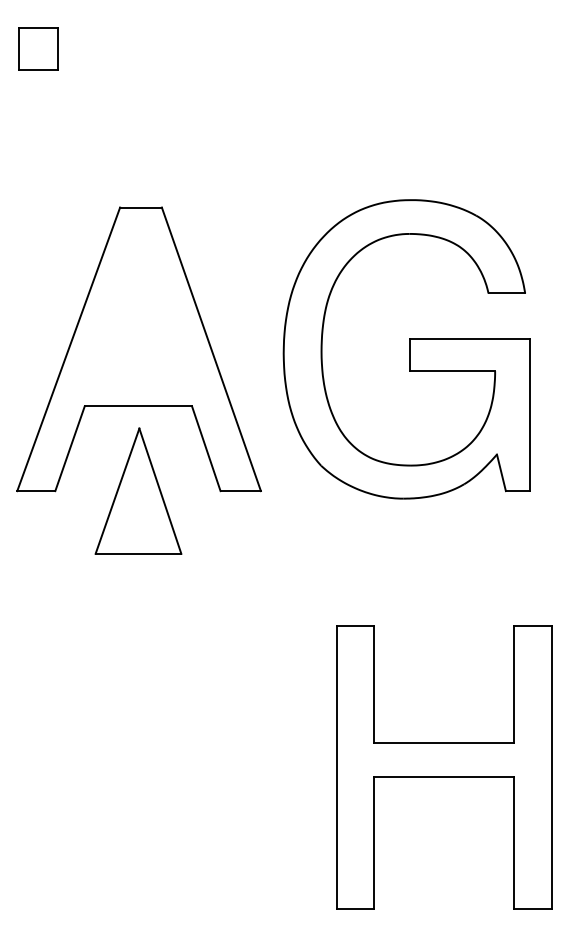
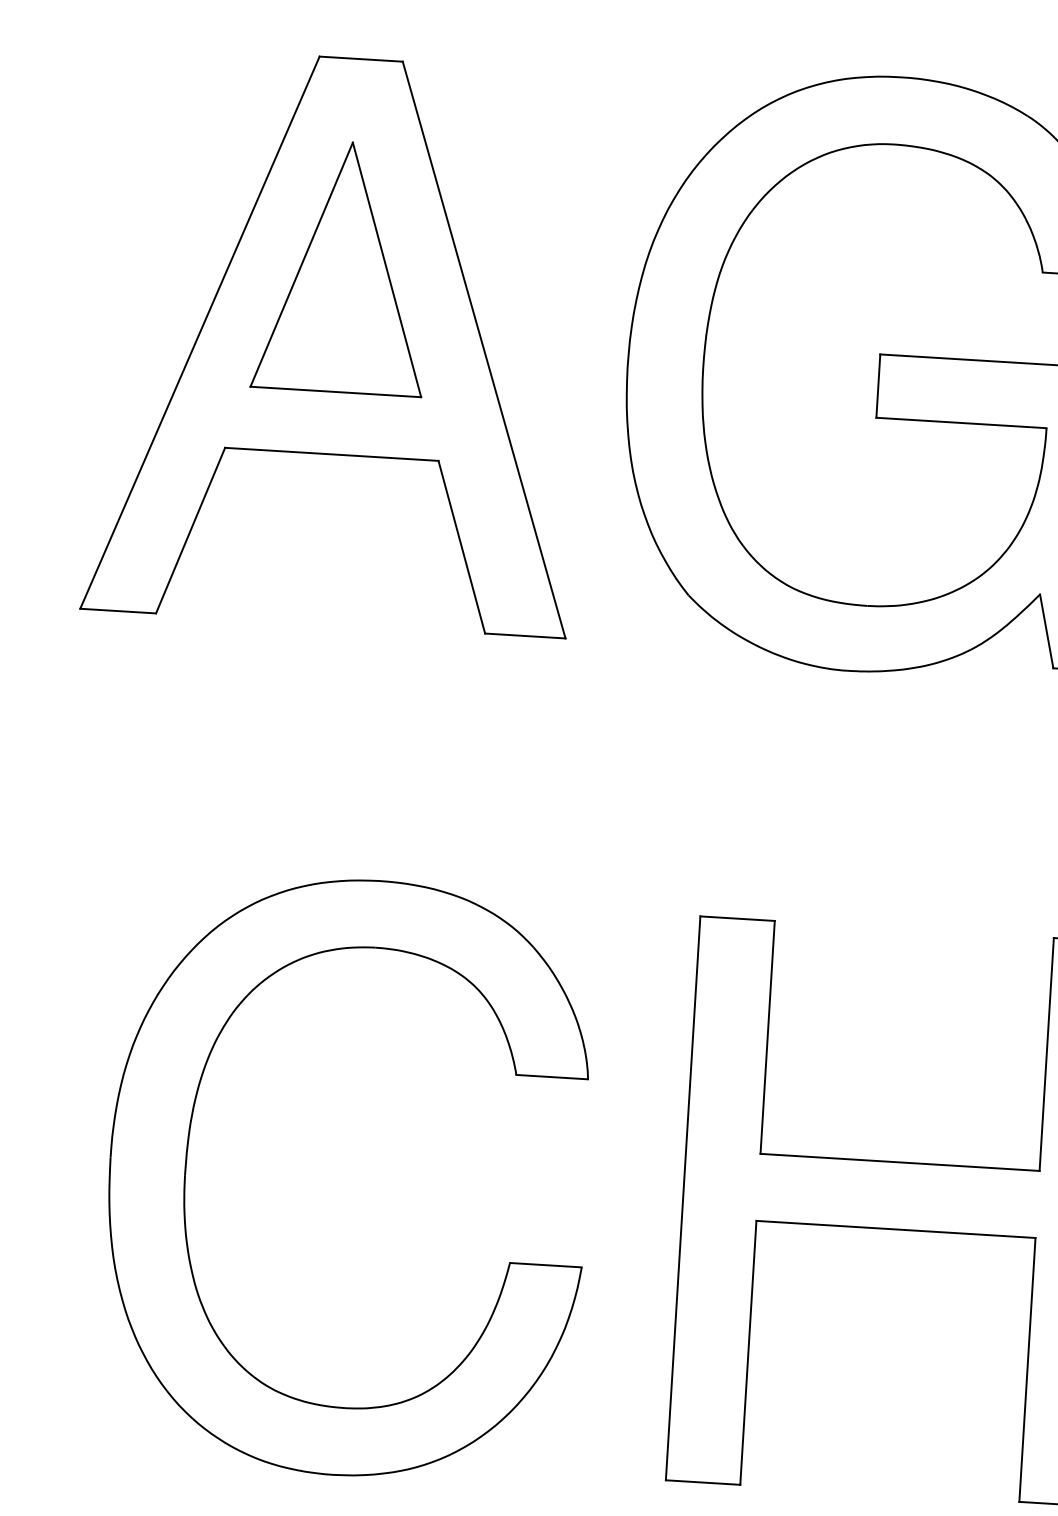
part: (138, 490) -> (343, 265), moved
part: (88, 763) -> (188, 1159), added

